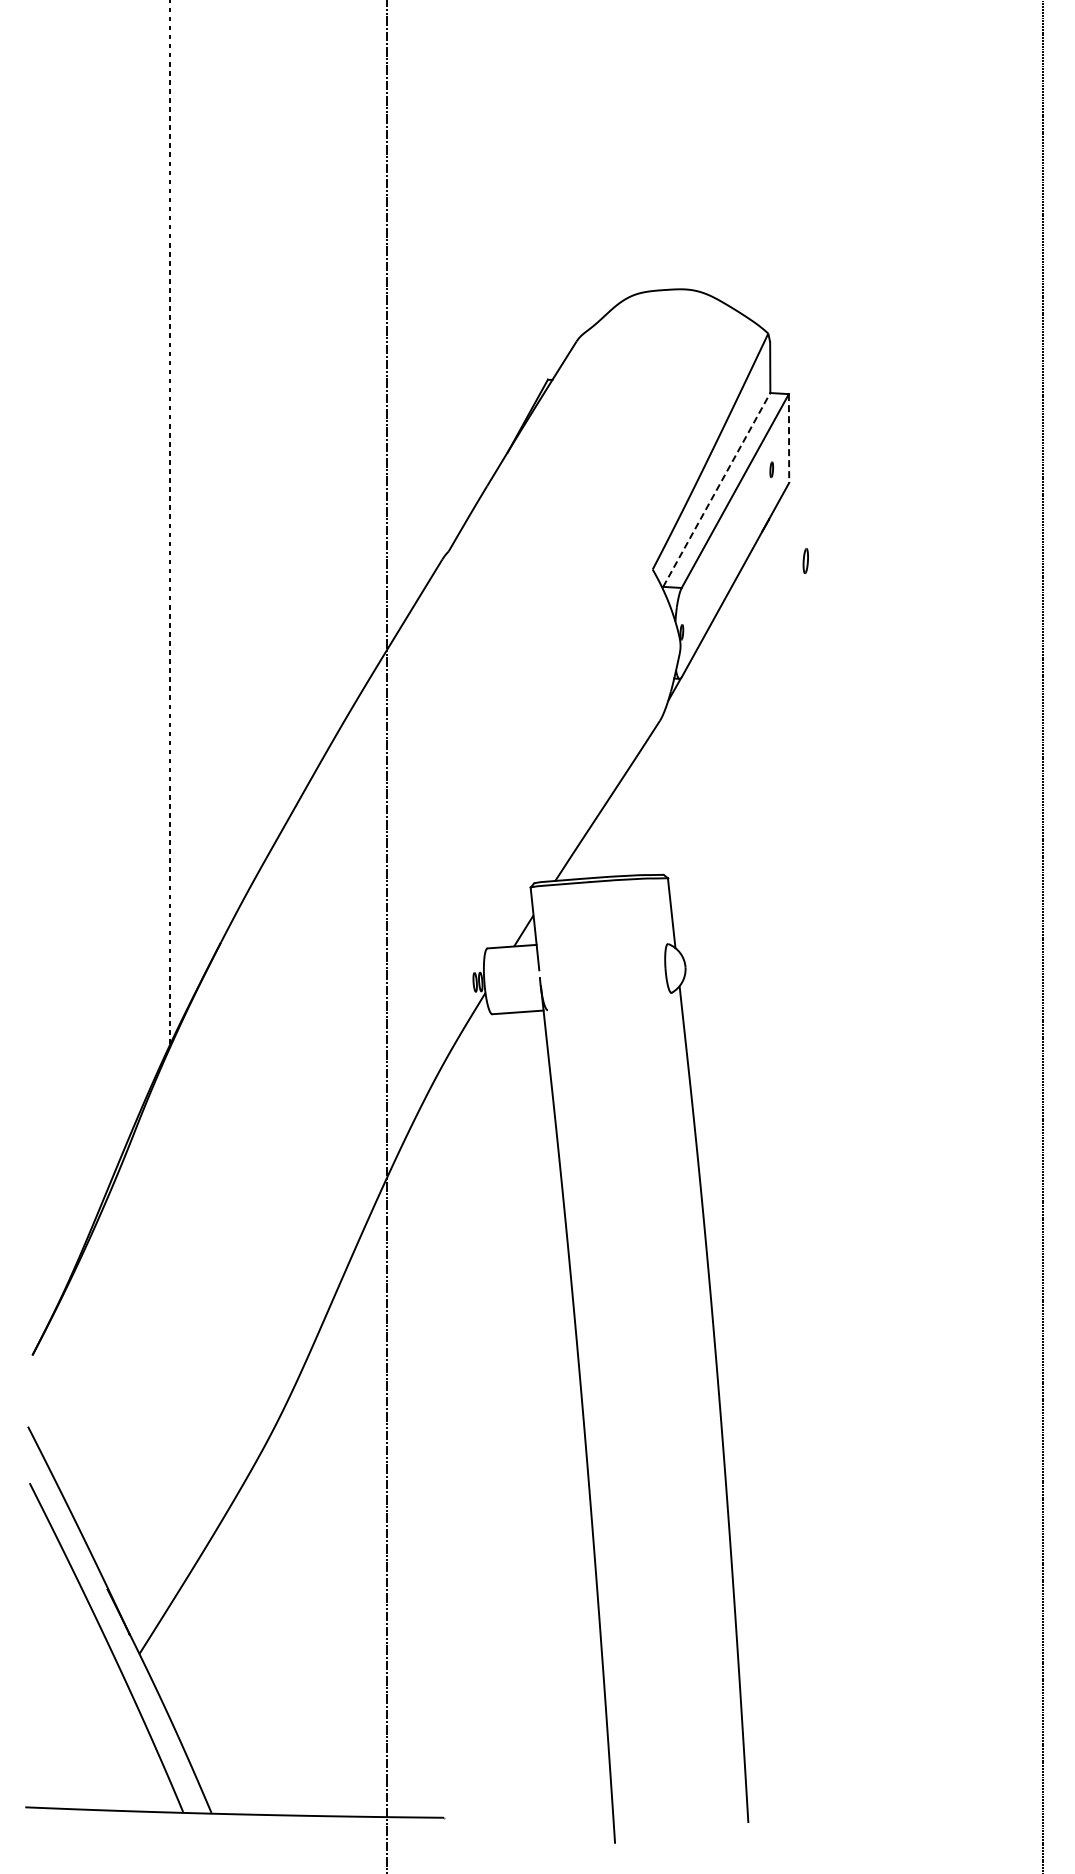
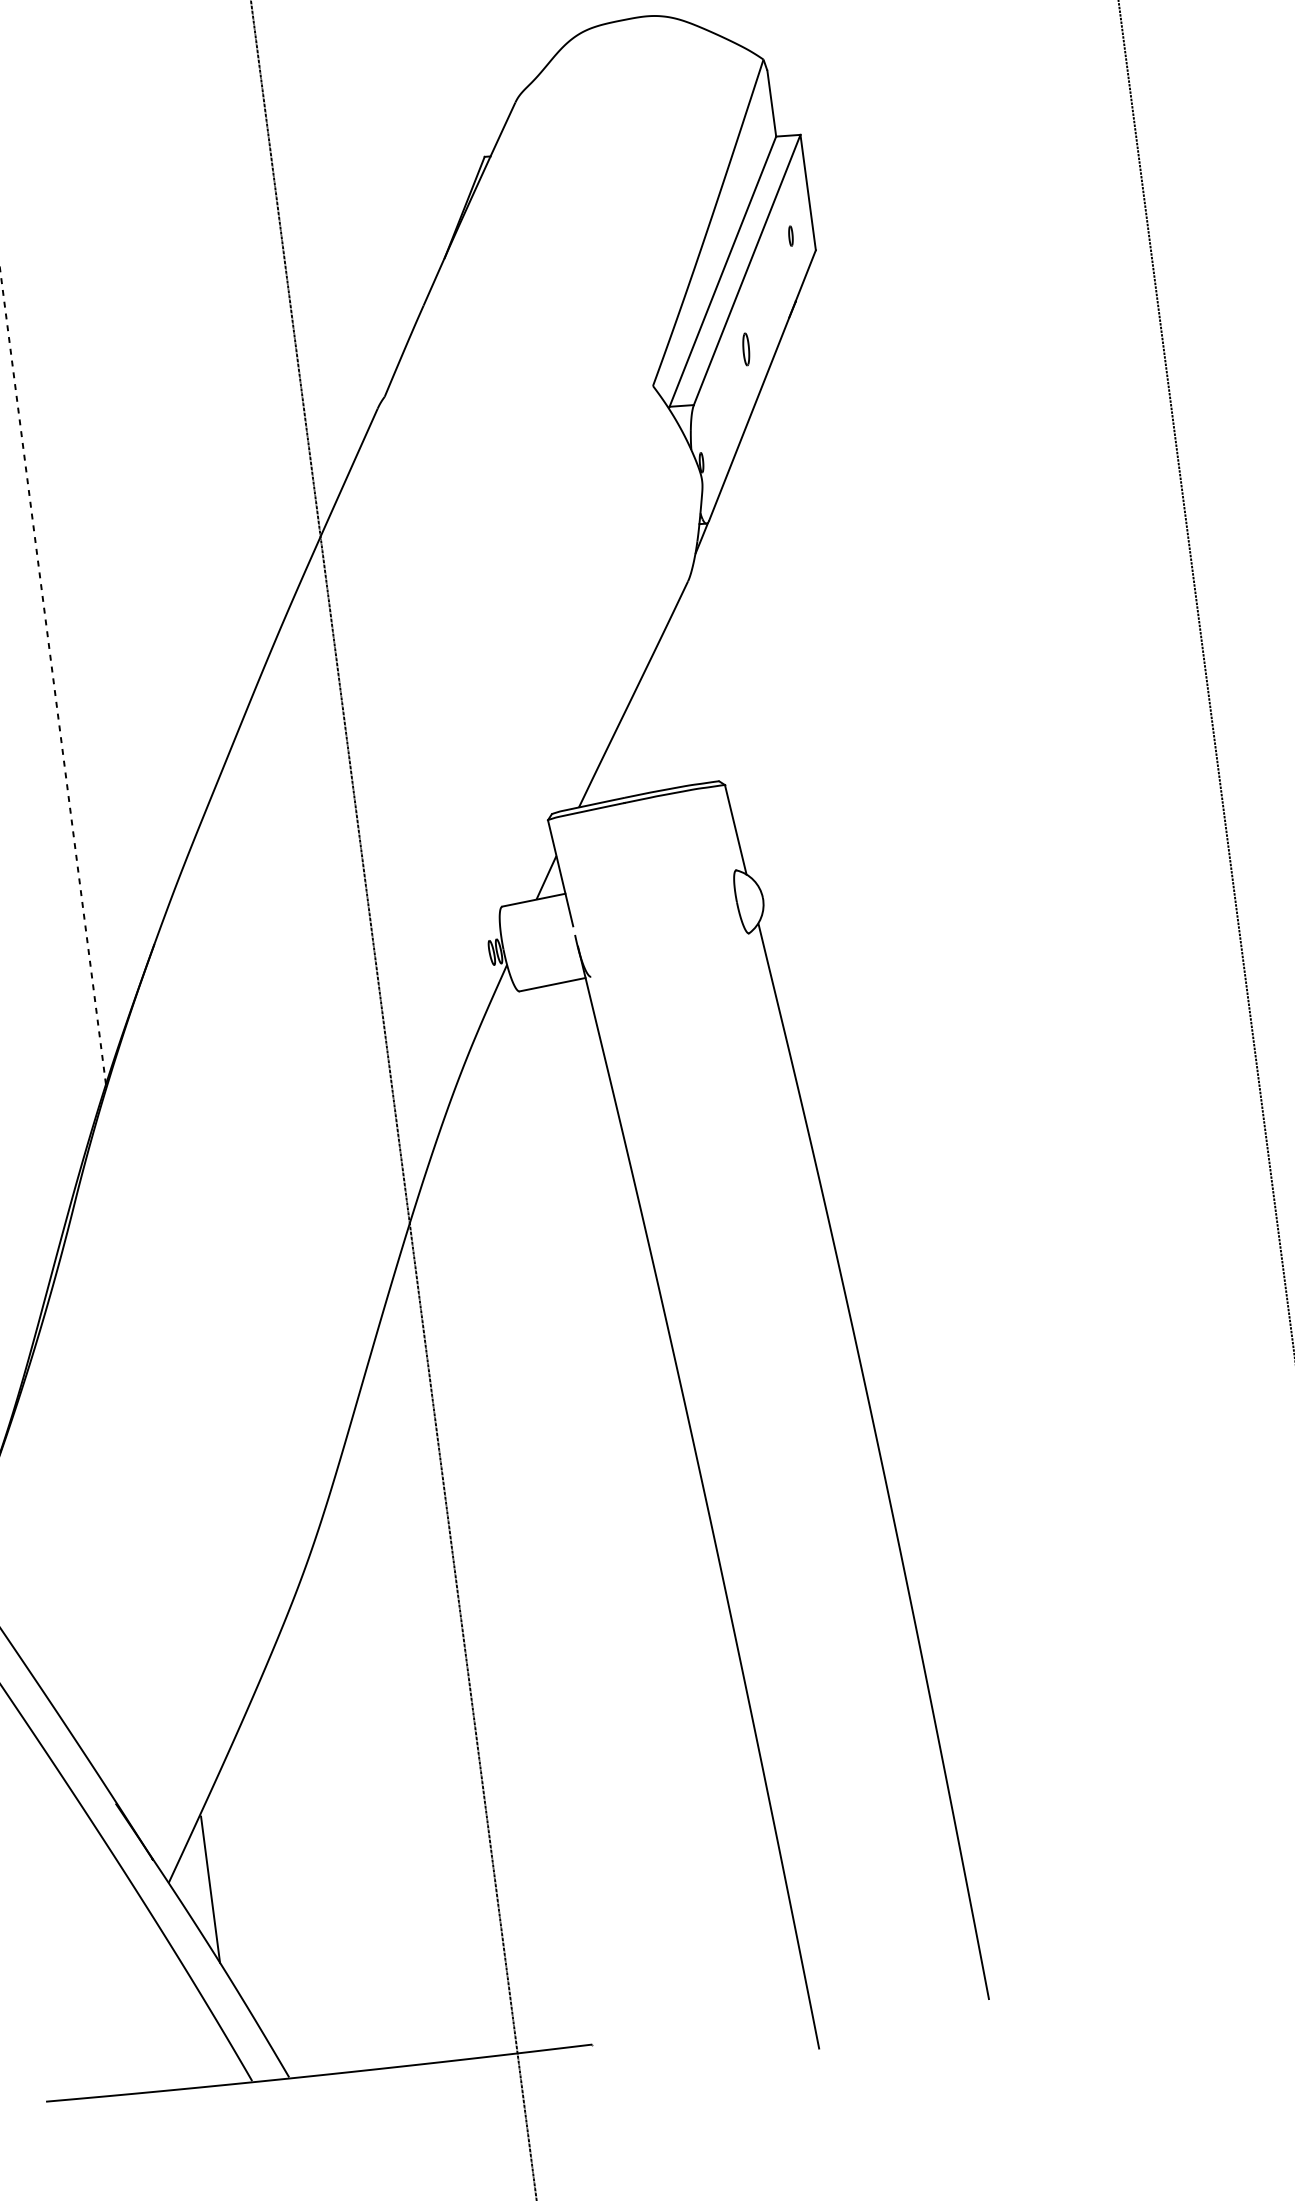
line: (789, 439) -> (808, 193), dashed -> solid
line: (716, 489) -> (722, 271), dashed -> solid
part: (805, 560) -> (745, 348), moved
line: (170, 1662) -> (210, 1888), added

